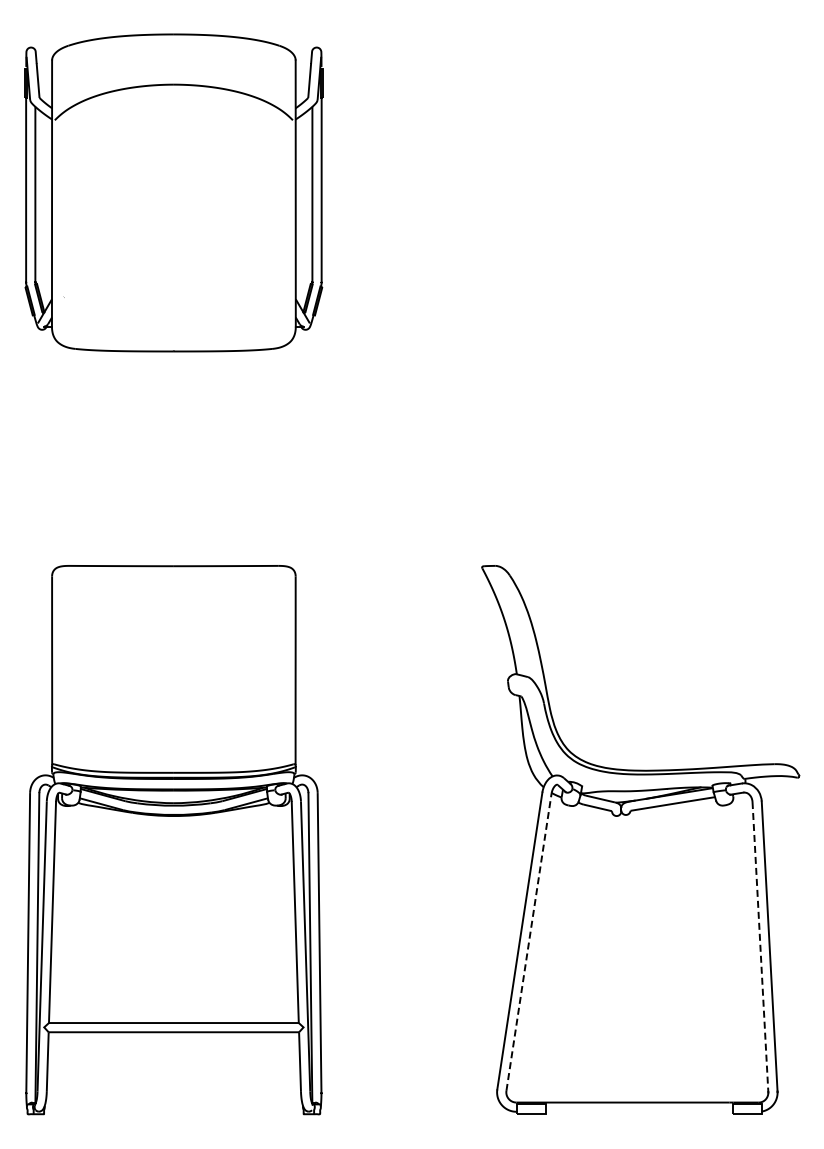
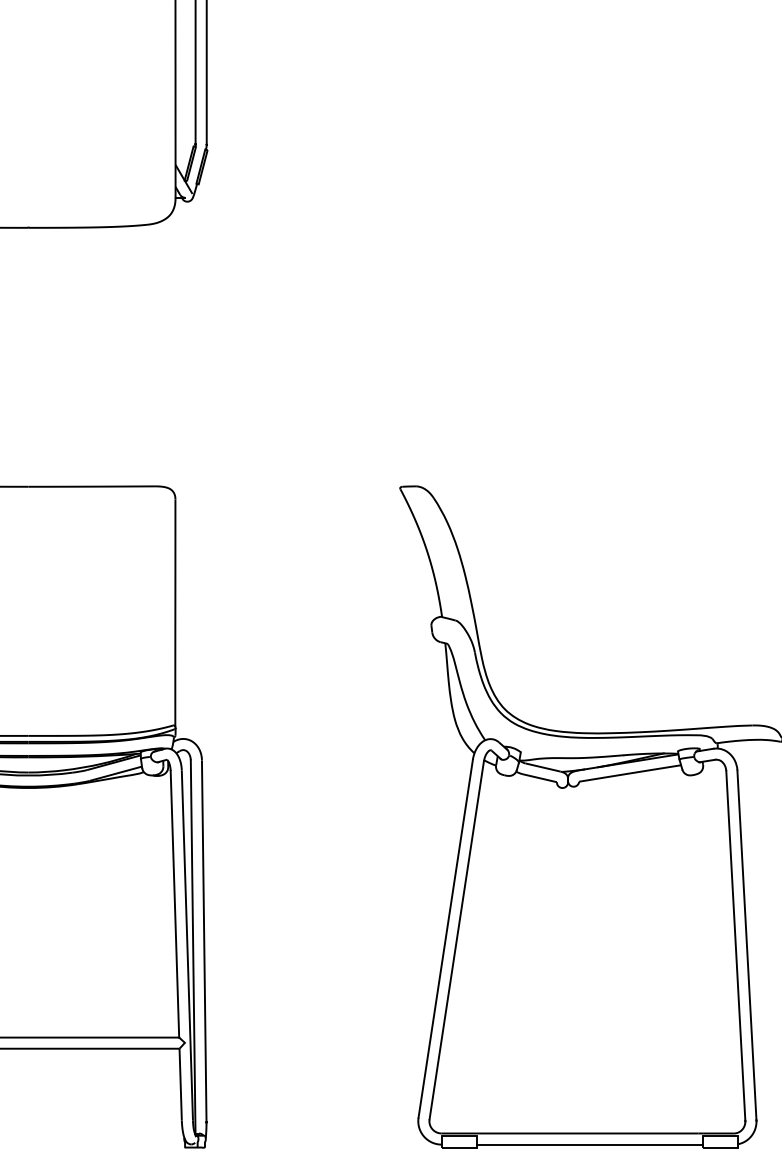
line: (529, 941) -> (457, 939), dashed -> solid
line: (760, 947) -> (735, 946), dashed -> solid
line: (639, 1111) -> (590, 1144), added

